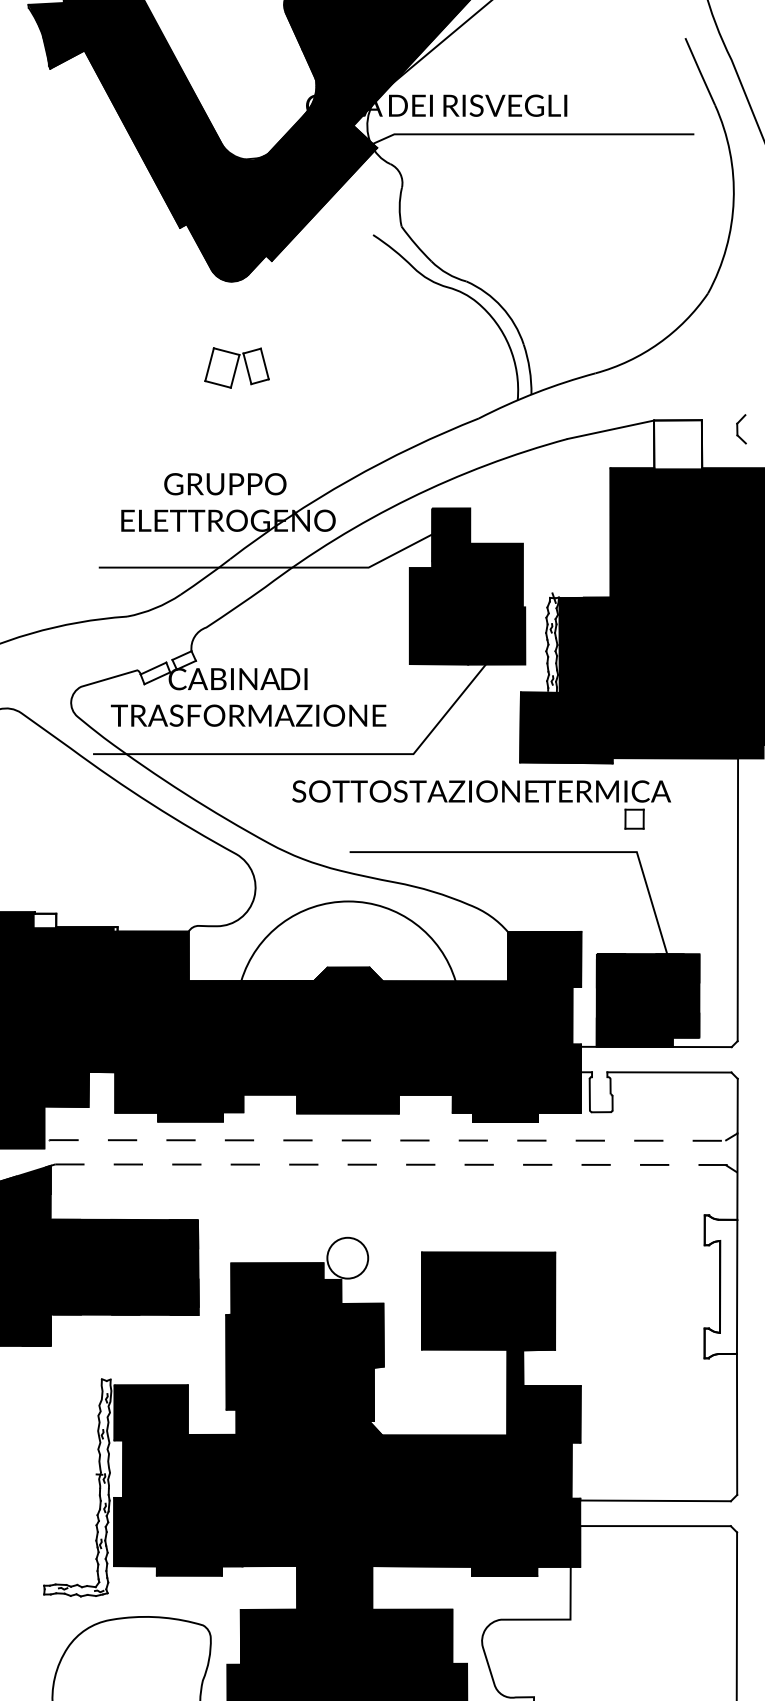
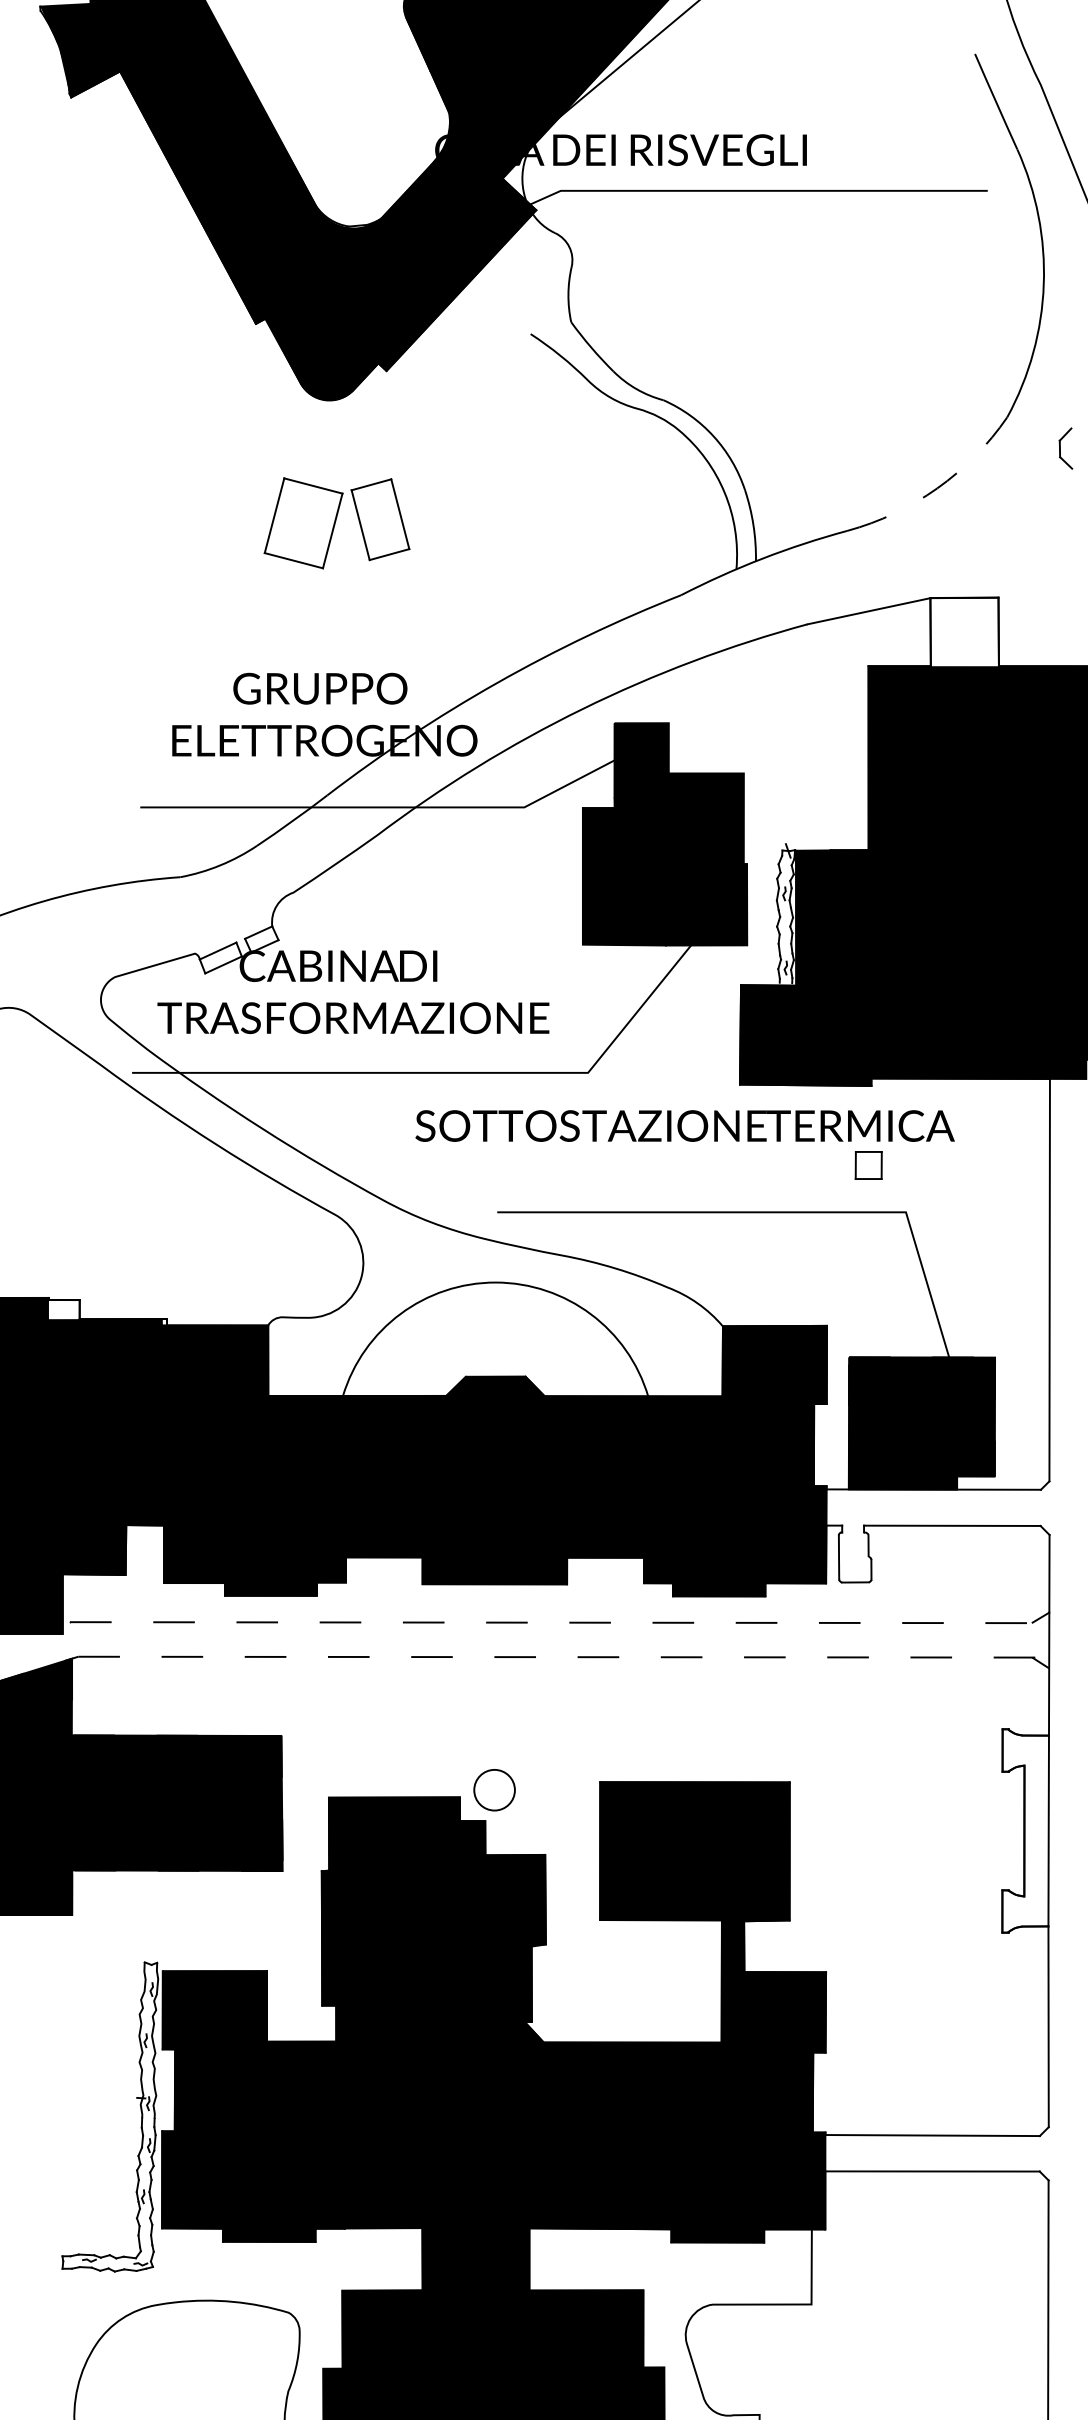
arc: (659, 343) -> (937, 488), solid -> dashed
part: (236, 368) -> (336, 523), size x1.6
part: (741, 429) -> (1065, 448), moved
part: (634, 819) -> (868, 1165), moved
circle: (347, 1258) -> (494, 1790), size x0.7

